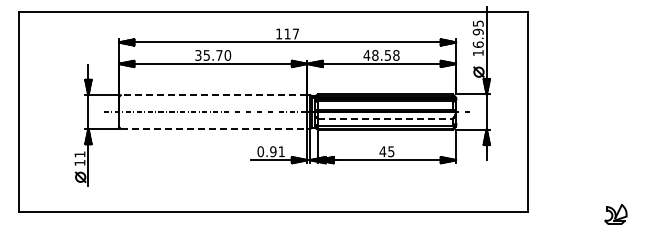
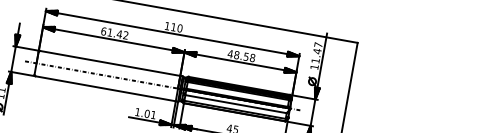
text: (295, 33) -> (179, 27), 117 -> 110
text: (477, 33) -> (316, 52), 16.95 -> 11.47
text: (213, 55) -> (115, 33), 35.70 -> 61.42
line: (213, 95) -> (109, 63), dashed -> solid
line: (386, 118) -> (236, 104), dashed -> solid
line: (214, 128) -> (106, 88), dashed -> solid
text: (266, 151) -> (142, 112), 0.91 -> 1.01

